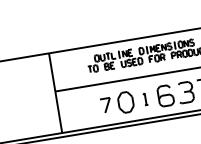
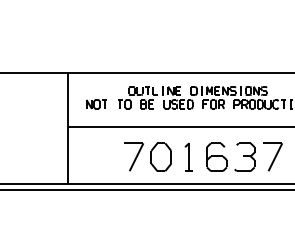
part: (73, 72) -> (96, 104), added
part: (145, 98) -> (188, 156), size x1.67
part: (105, 105) -> (133, 156), size x1.43

